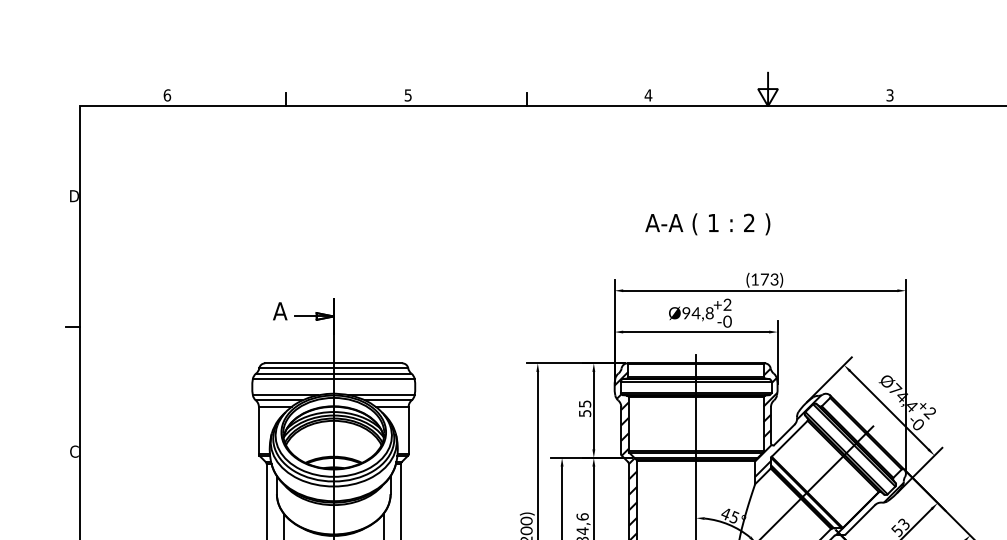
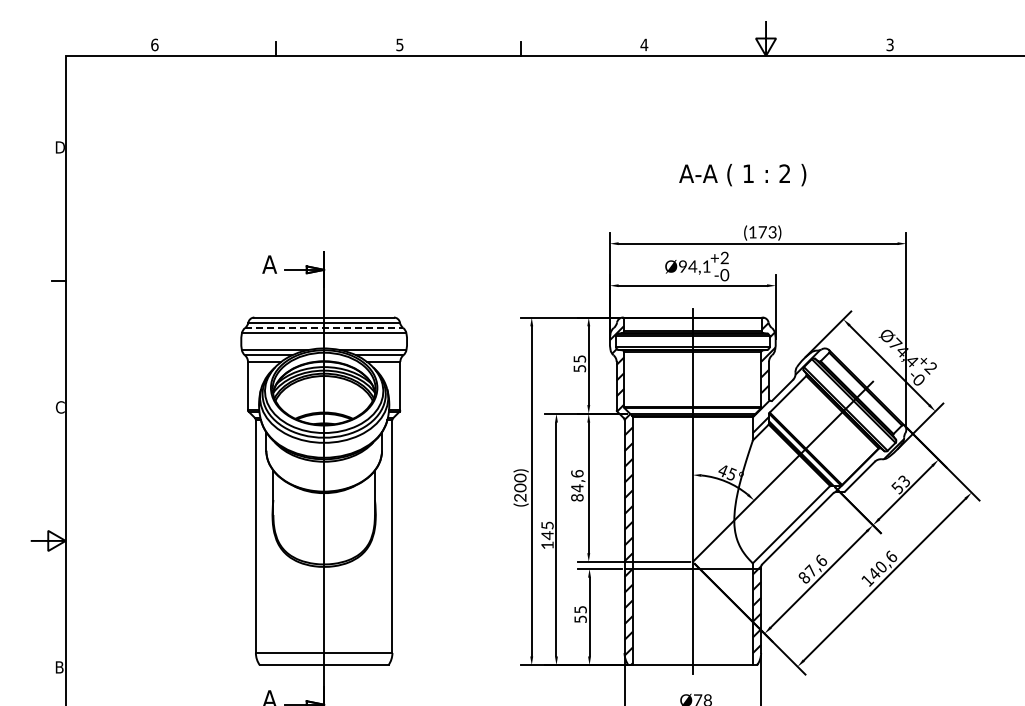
text: (707, 224) -> (742, 175), moved
text: (709, 313) -> (706, 266), Ø94,8 -> Ø94,1
line: (334, 374) -> (324, 328), solid -> dashed

